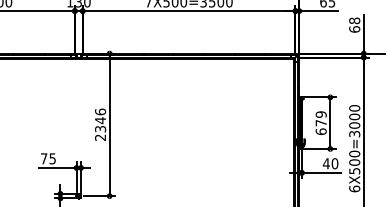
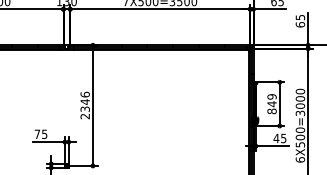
text: (354, 20) -> (300, 17), 68 -> 65
text: (320, 127) -> (271, 107), 679 -> 849
text: (334, 163) -> (283, 138), 40 -> 45

